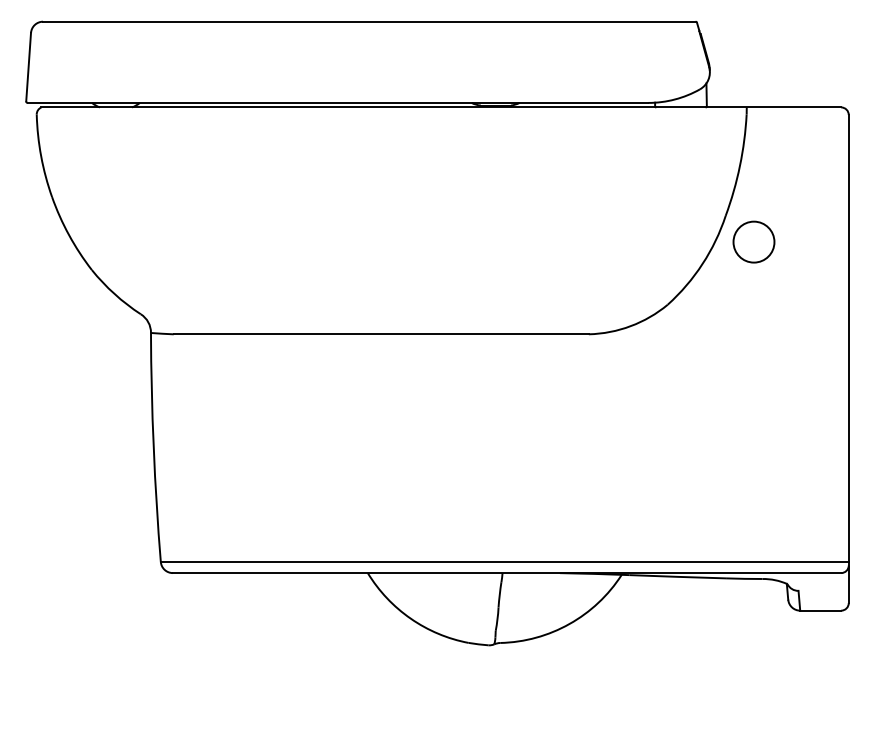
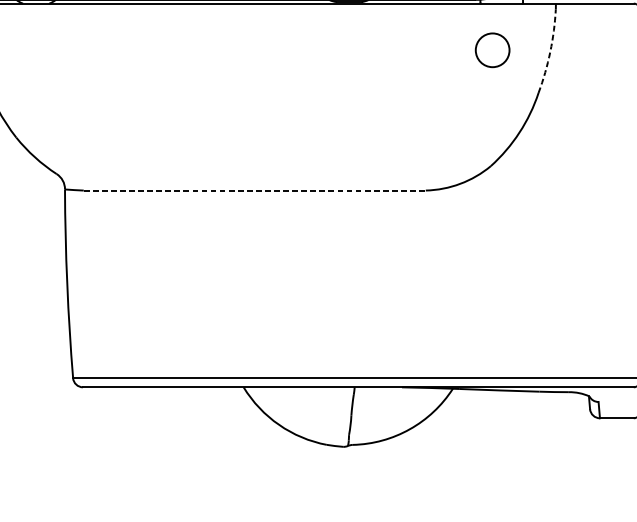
arc: (739, 165) -> (549, 51), solid -> dashed
circle: (753, 241) -> (492, 49), moved
line: (381, 334) -> (254, 190), solid -> dashed

